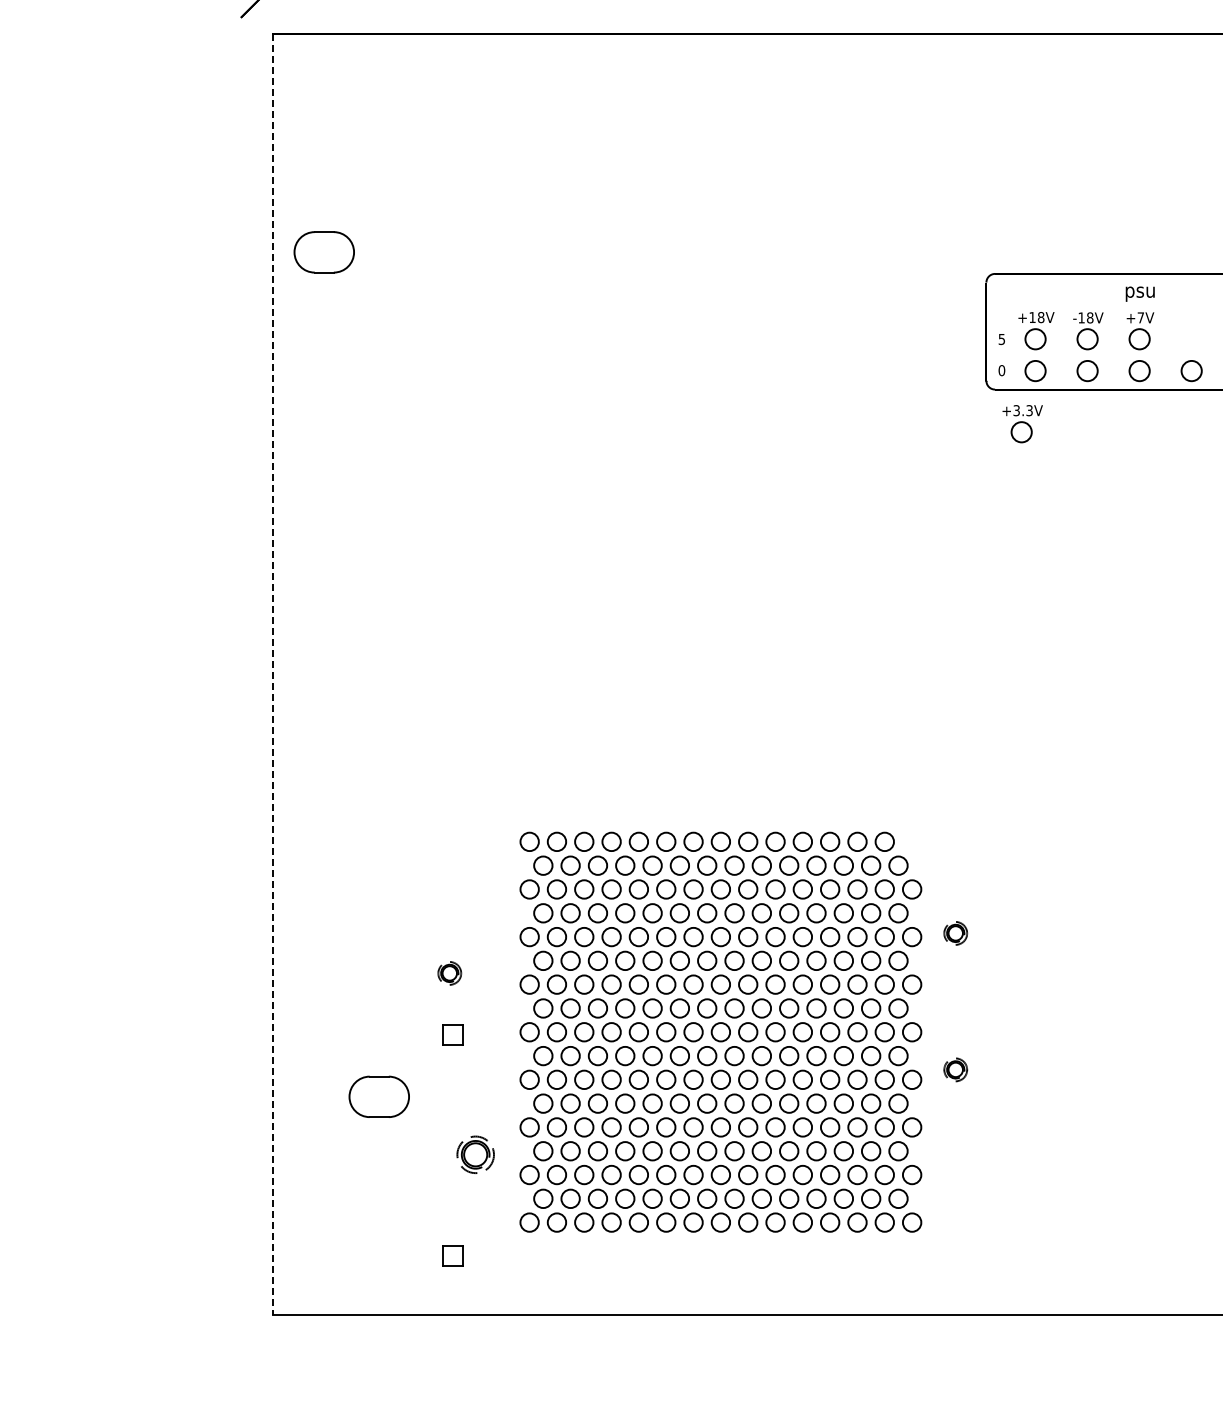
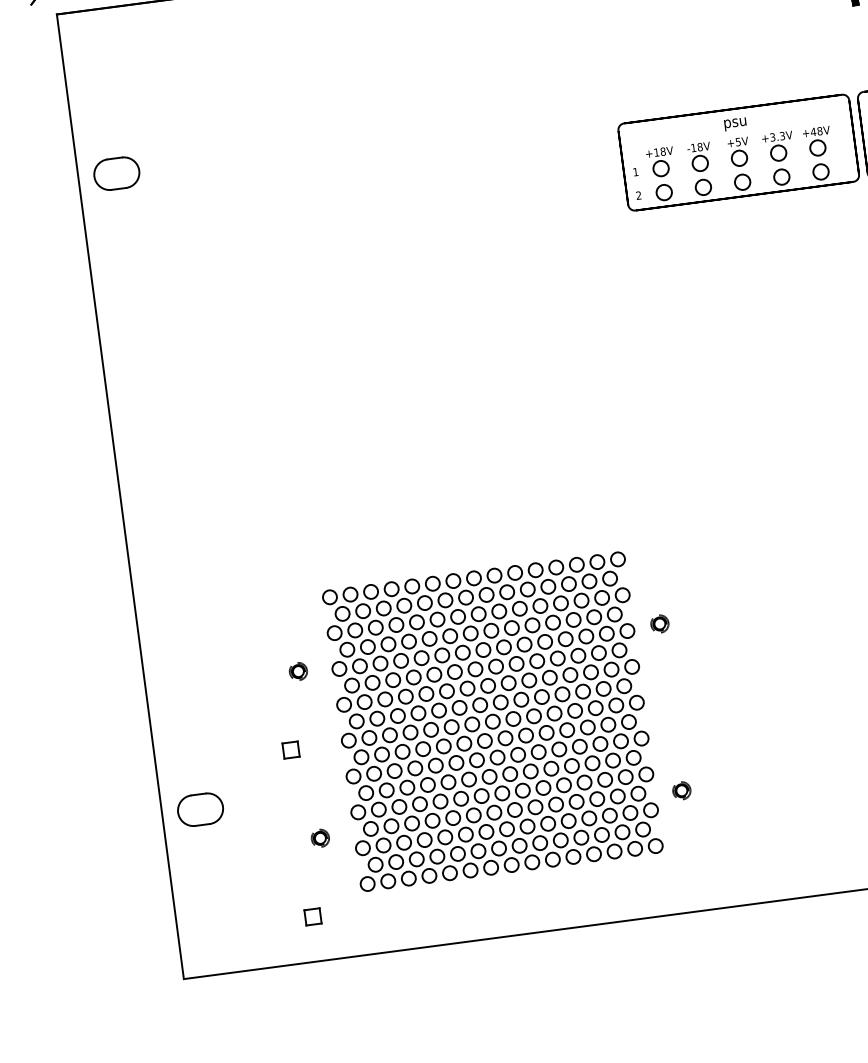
text: (1140, 317) -> (737, 141), +7V -> +5V
text: (1001, 339) -> (635, 172), 5 -> 1
text: (1001, 370) -> (638, 195), 0 -> 2
part: (1022, 424) -> (778, 147), moved
line: (273, 675) -> (120, 497), dashed -> solid
circle: (912, 841) -> (618, 559), added
part: (449, 973) -> (298, 671), moved
part: (955, 1069) -> (681, 790), moved
part: (378, 1096) -> (199, 809), moved
part: (475, 1154) -> (320, 838), size x0.62

